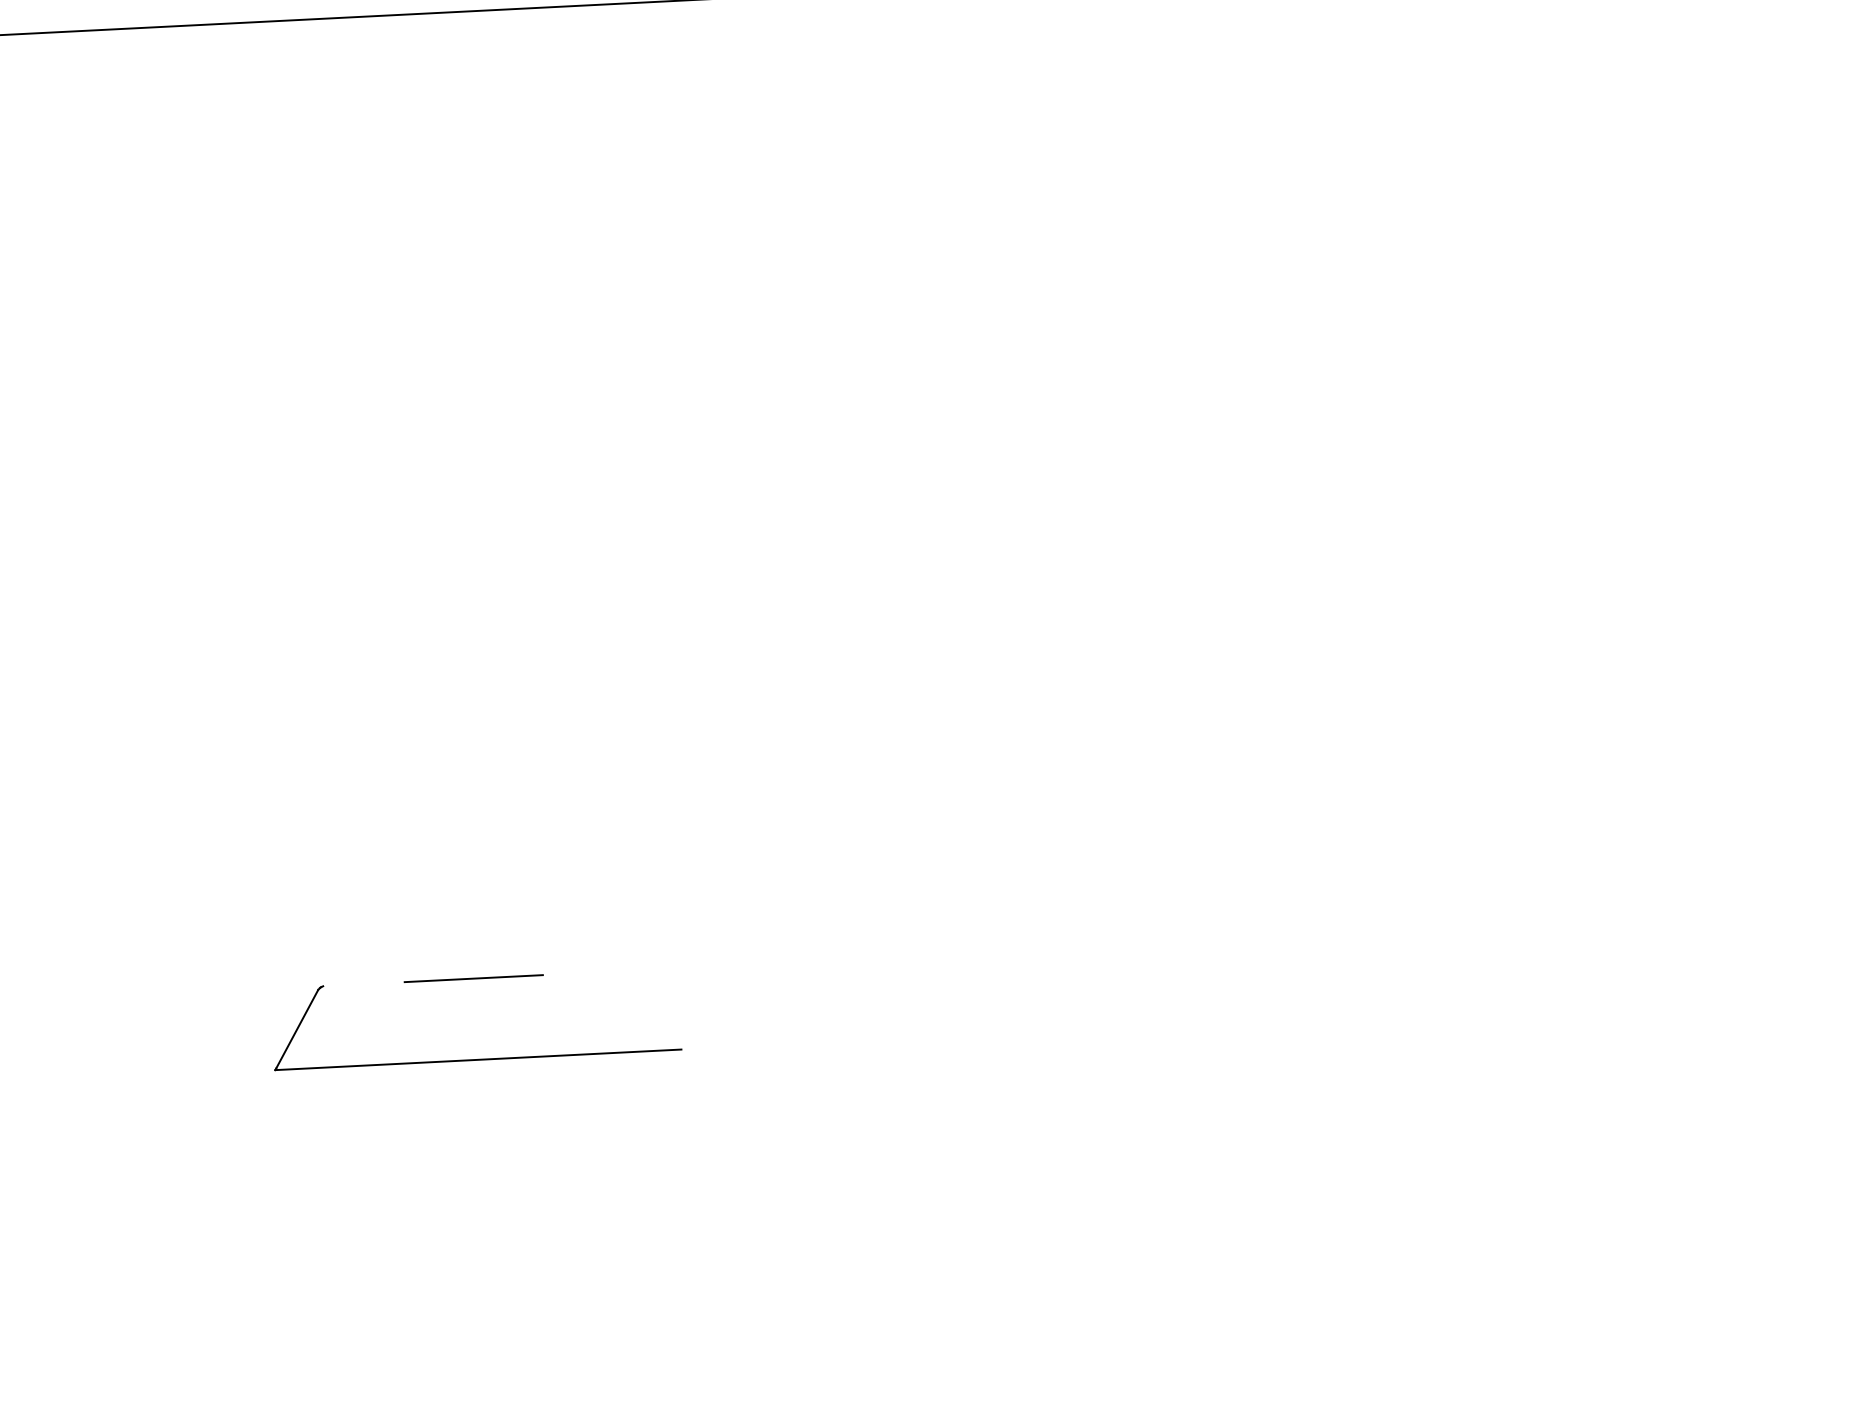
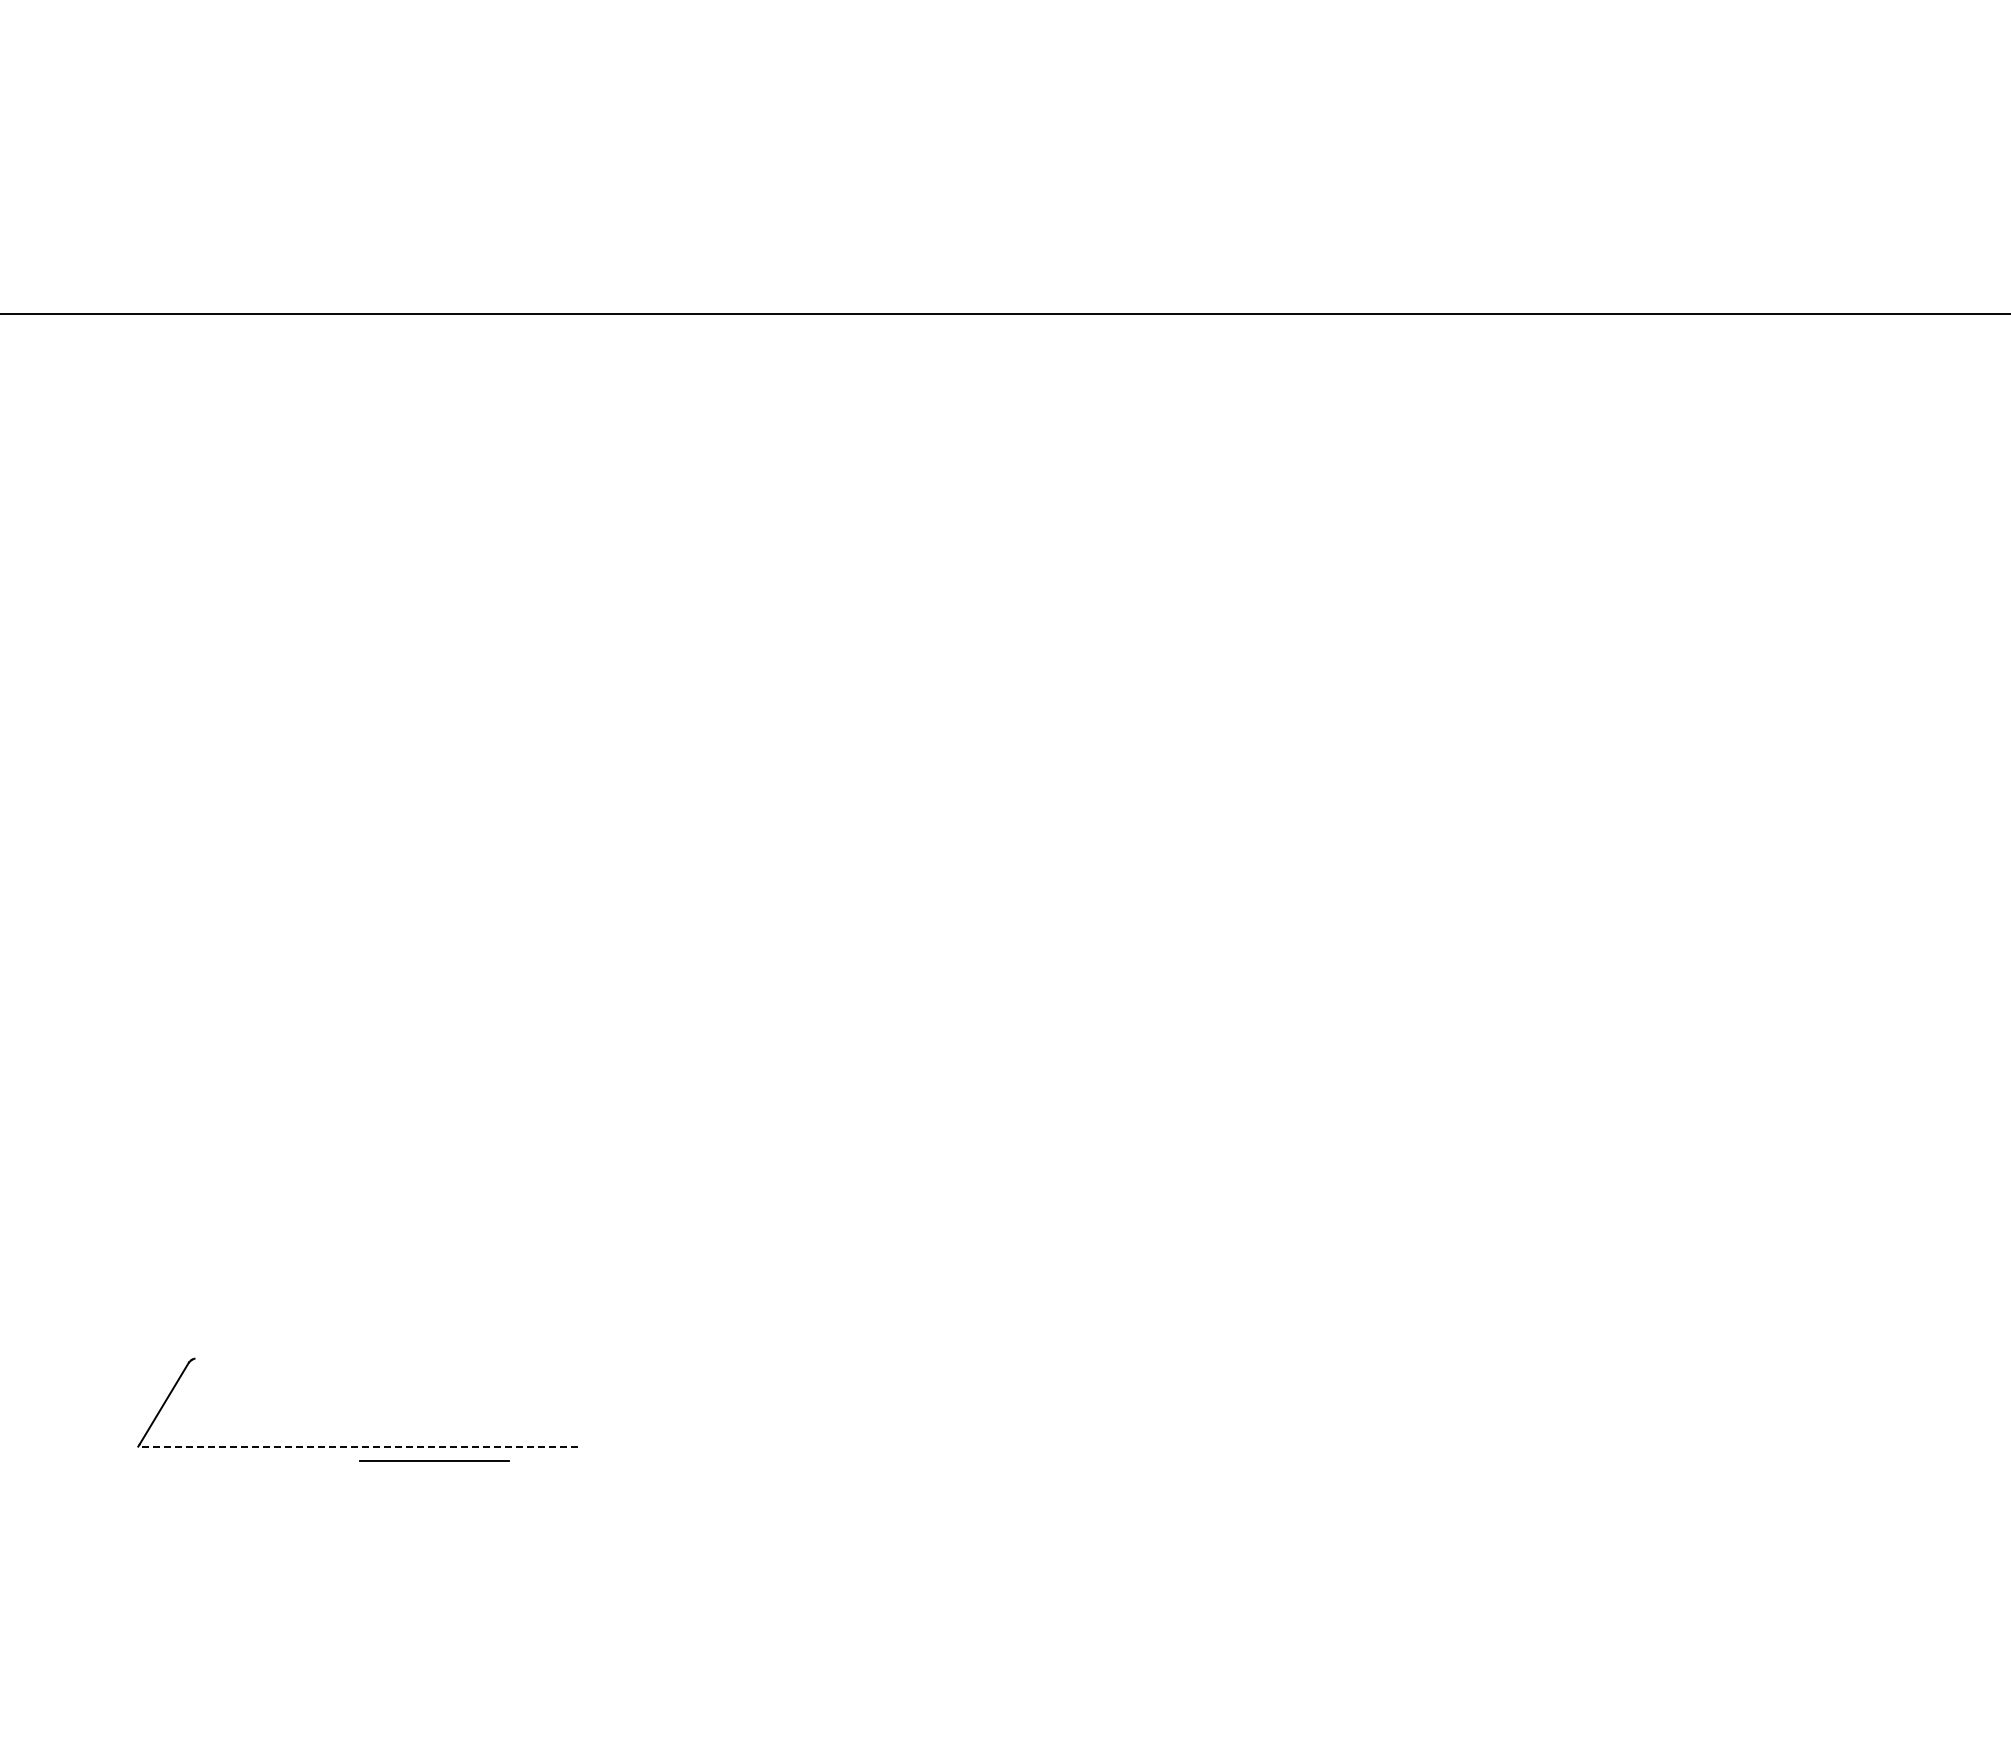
line: (473, 978) -> (434, 1460), moved
line: (478, 1059) -> (358, 1446), solid -> dashed

